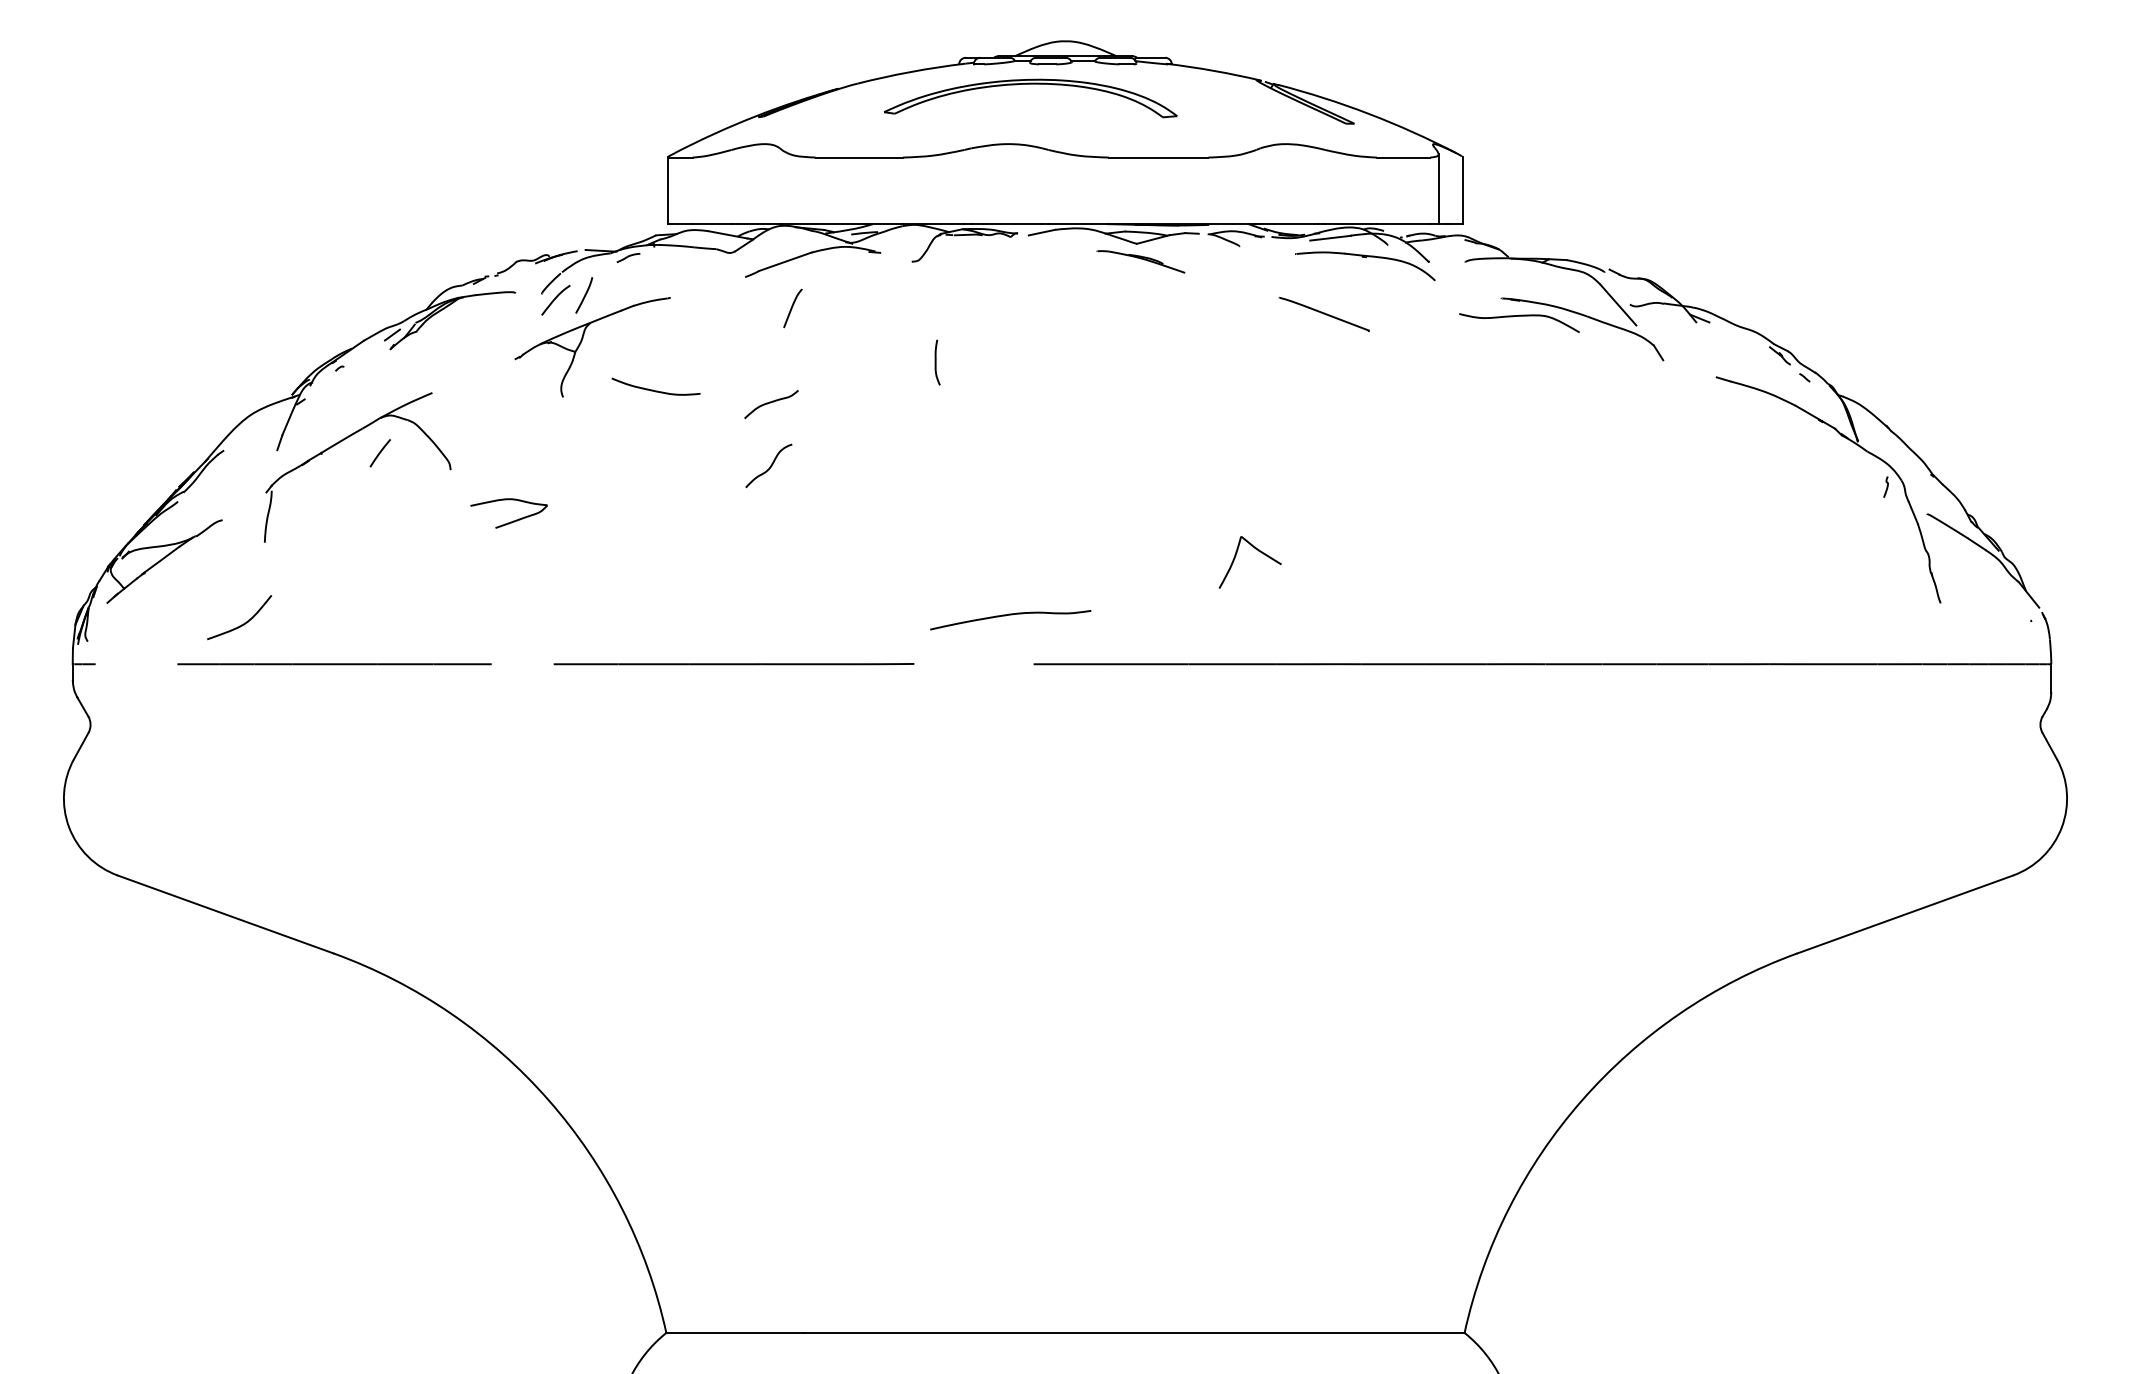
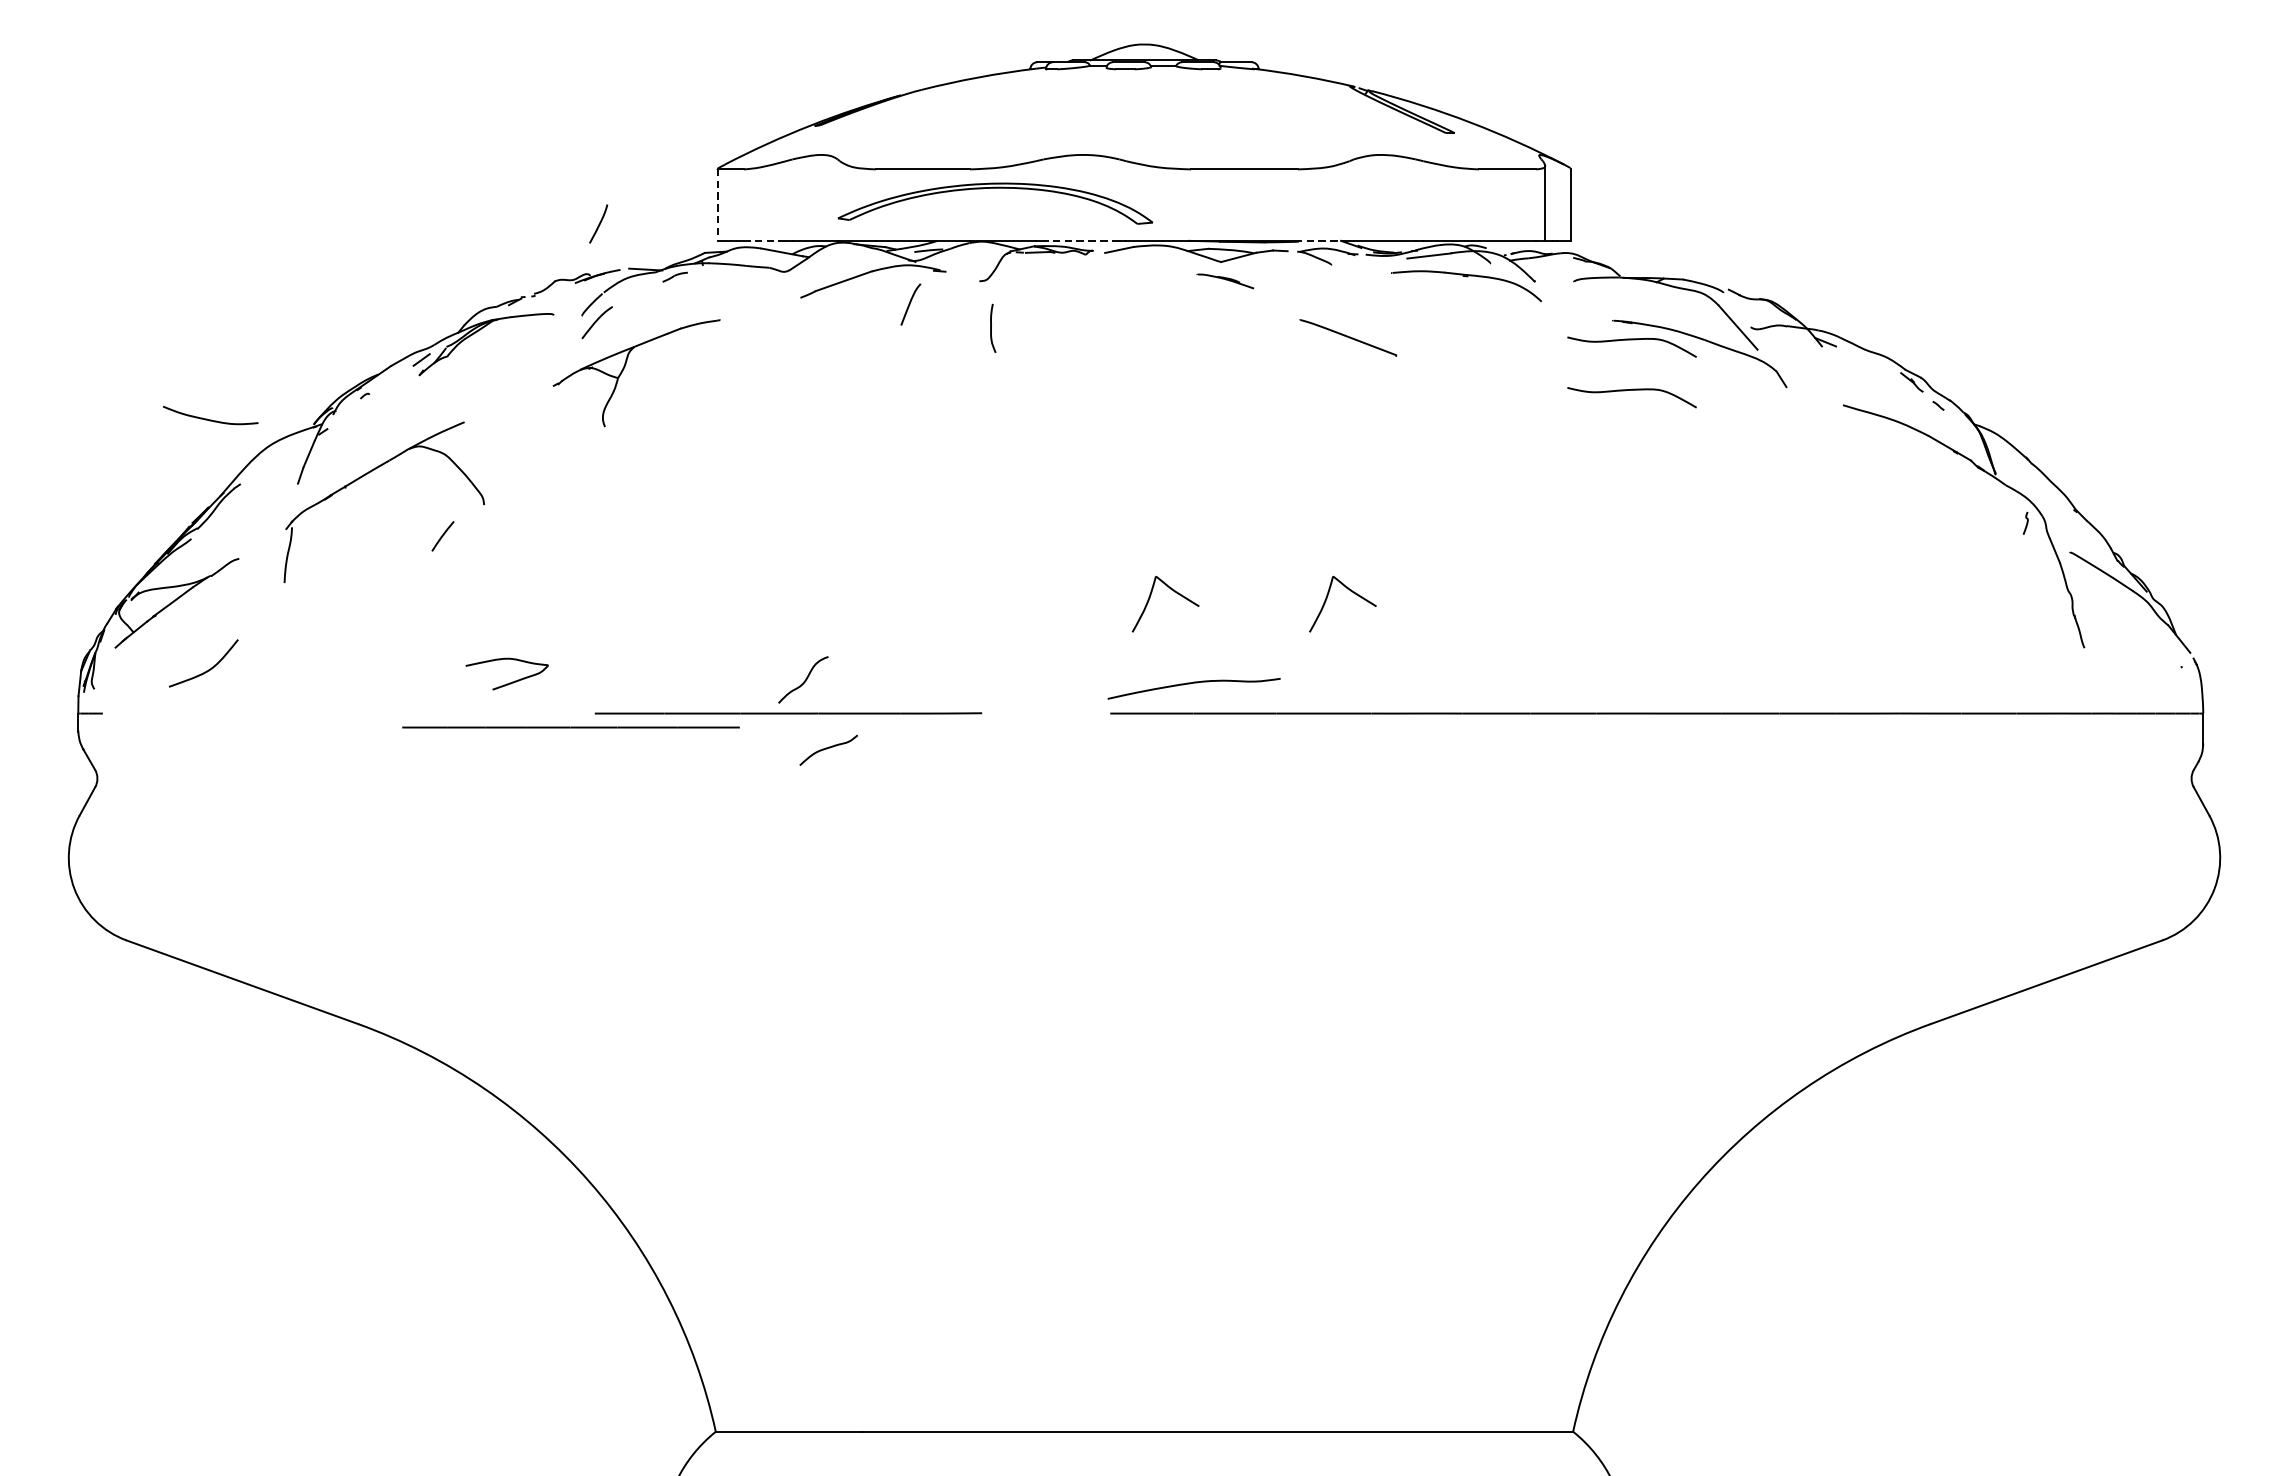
part: (1030, 84) -> (995, 188), moved
line: (668, 190) -> (718, 204), solid -> dashed
line: (711, 224) -> (764, 241), solid -> dashed
line: (1006, 224) -> (1081, 241), solid -> dashed
line: (1231, 224) -> (1322, 241), solid -> dashed
part: (1140, 261) -> (1225, 281), size x0.6
curve: (584, 295) -> (598, 224), moved
curve: (792, 308) -> (910, 304), moved
line: (1323, 314) -> (1347, 337), moved
curve: (936, 362) -> (991, 328), moved
curve: (1519, 363) -> (1632, 390), added
curve: (653, 389) -> (207, 418), moved
curve: (770, 403) -> (827, 749), moved
line: (379, 453) -> (442, 536), moved
curve: (769, 466) -> (804, 680), moved
part: (510, 521) -> (508, 682), moved
part: (1093, 551) -> (1174, 592), added
curve: (1010, 615) -> (1193, 683), moved
curve: (244, 622) -> (209, 668), moved
line: (334, 664) -> (570, 727), moved

